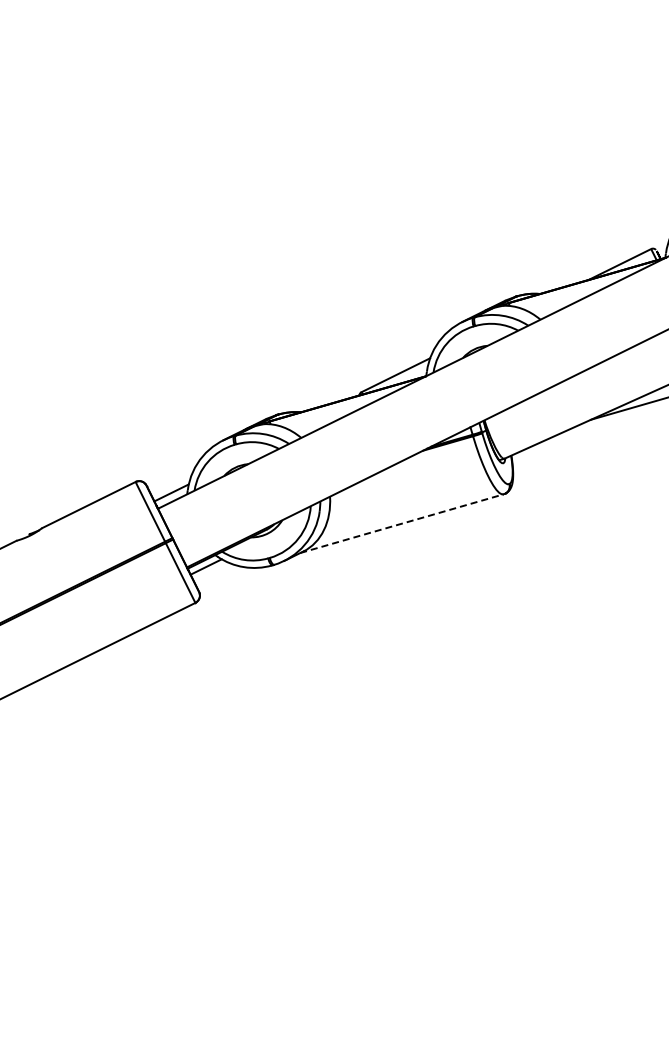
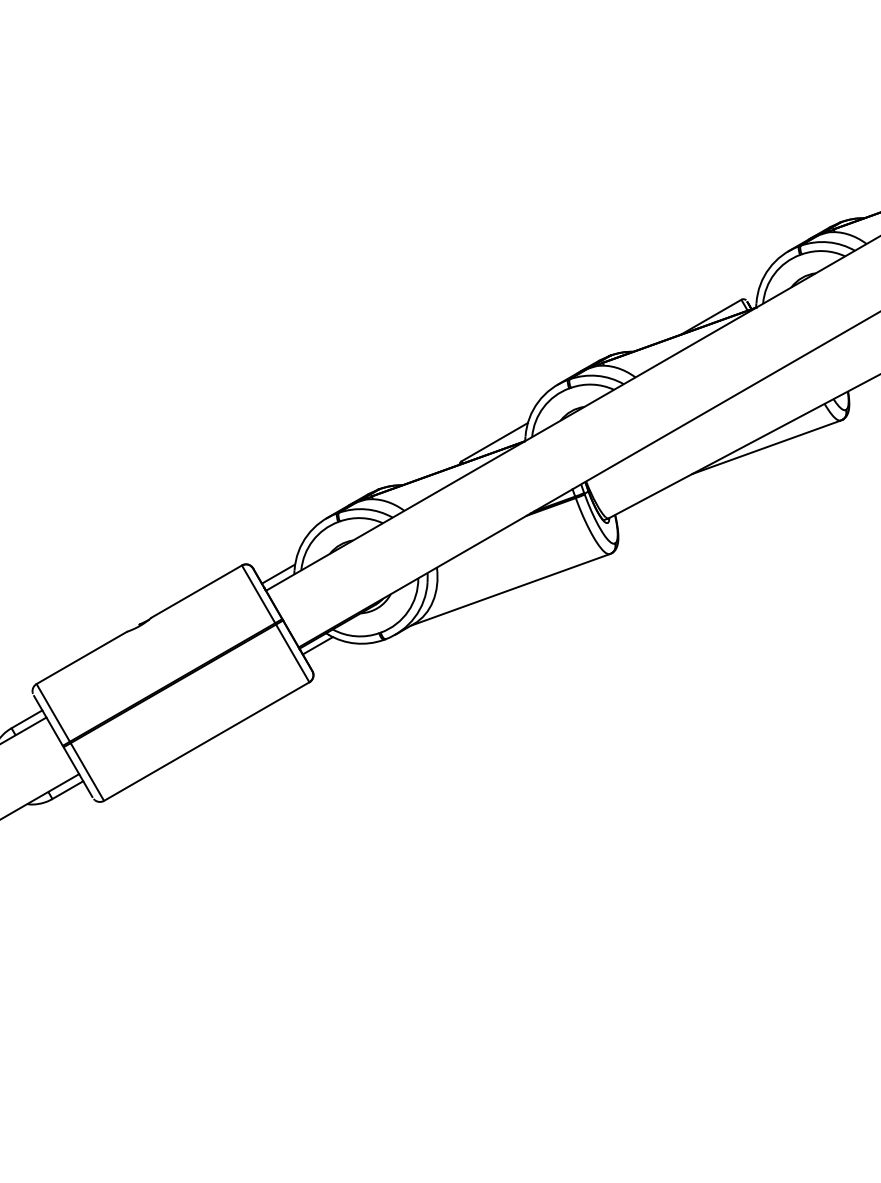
line: (402, 523) -> (510, 589), dashed -> solid

